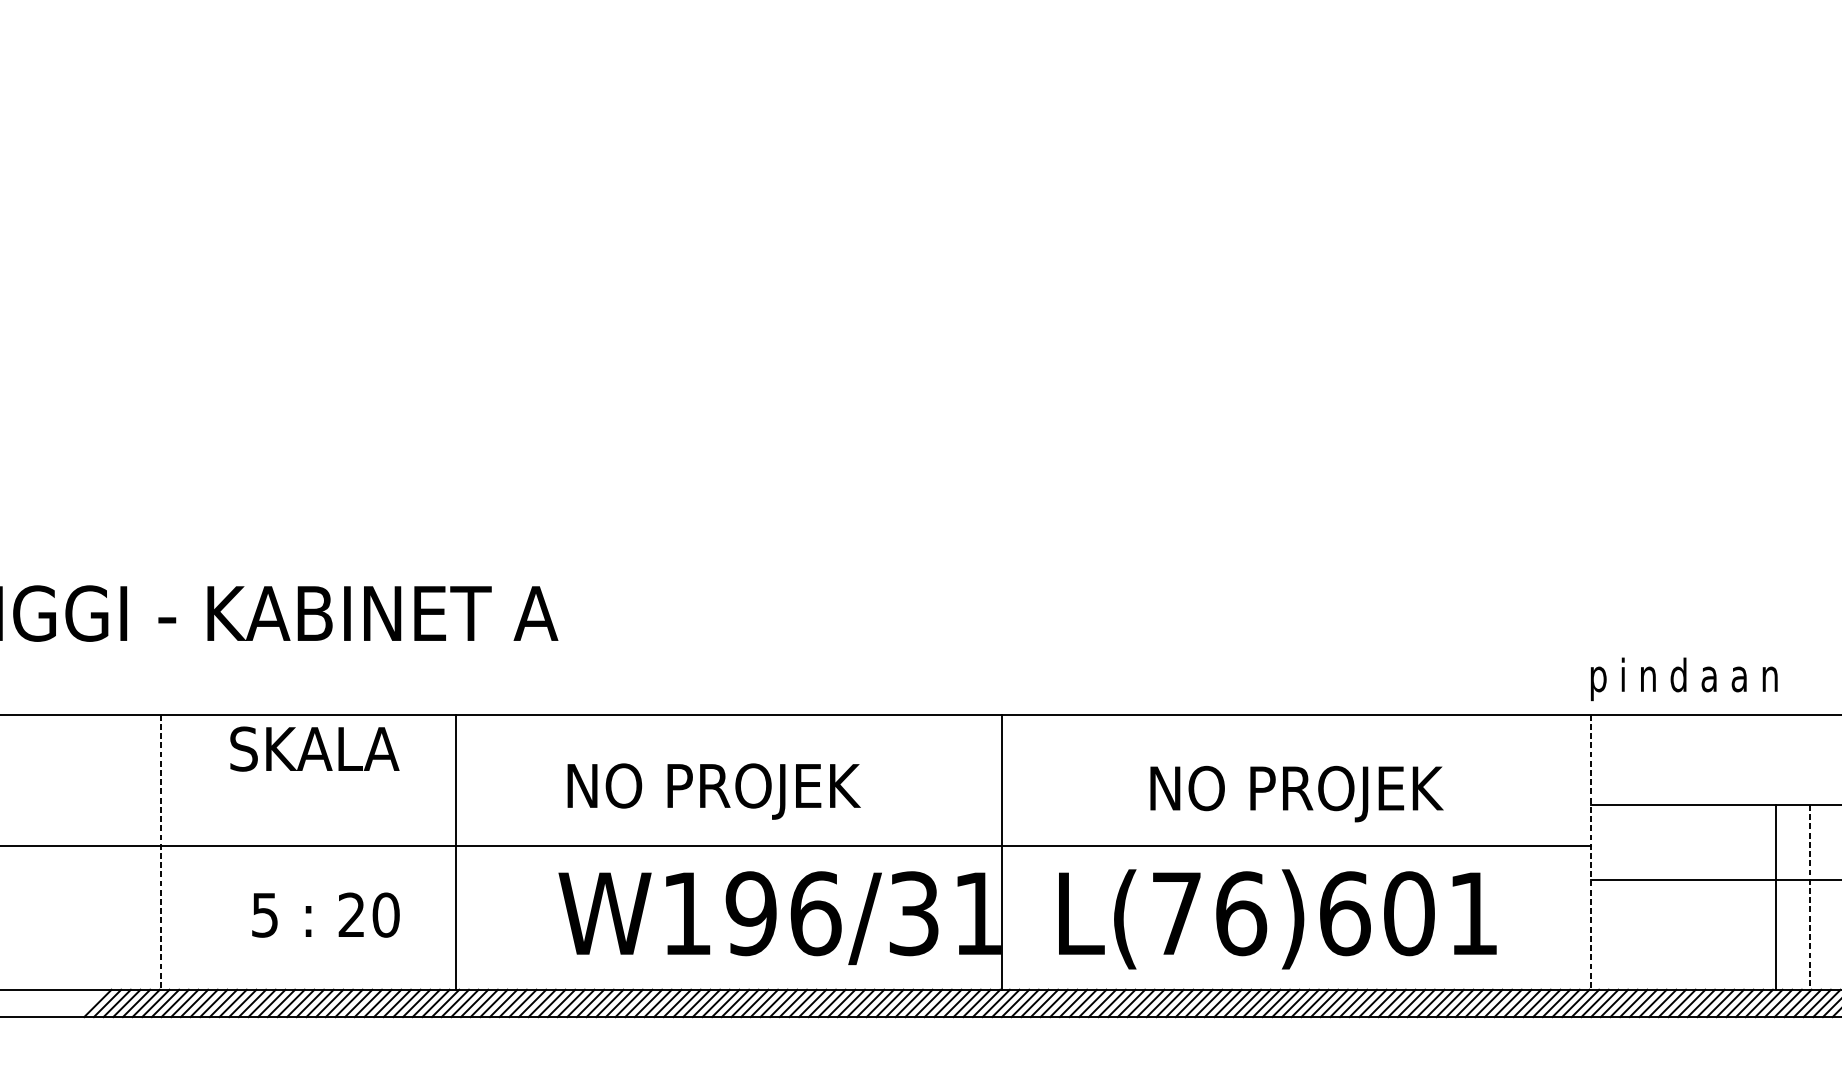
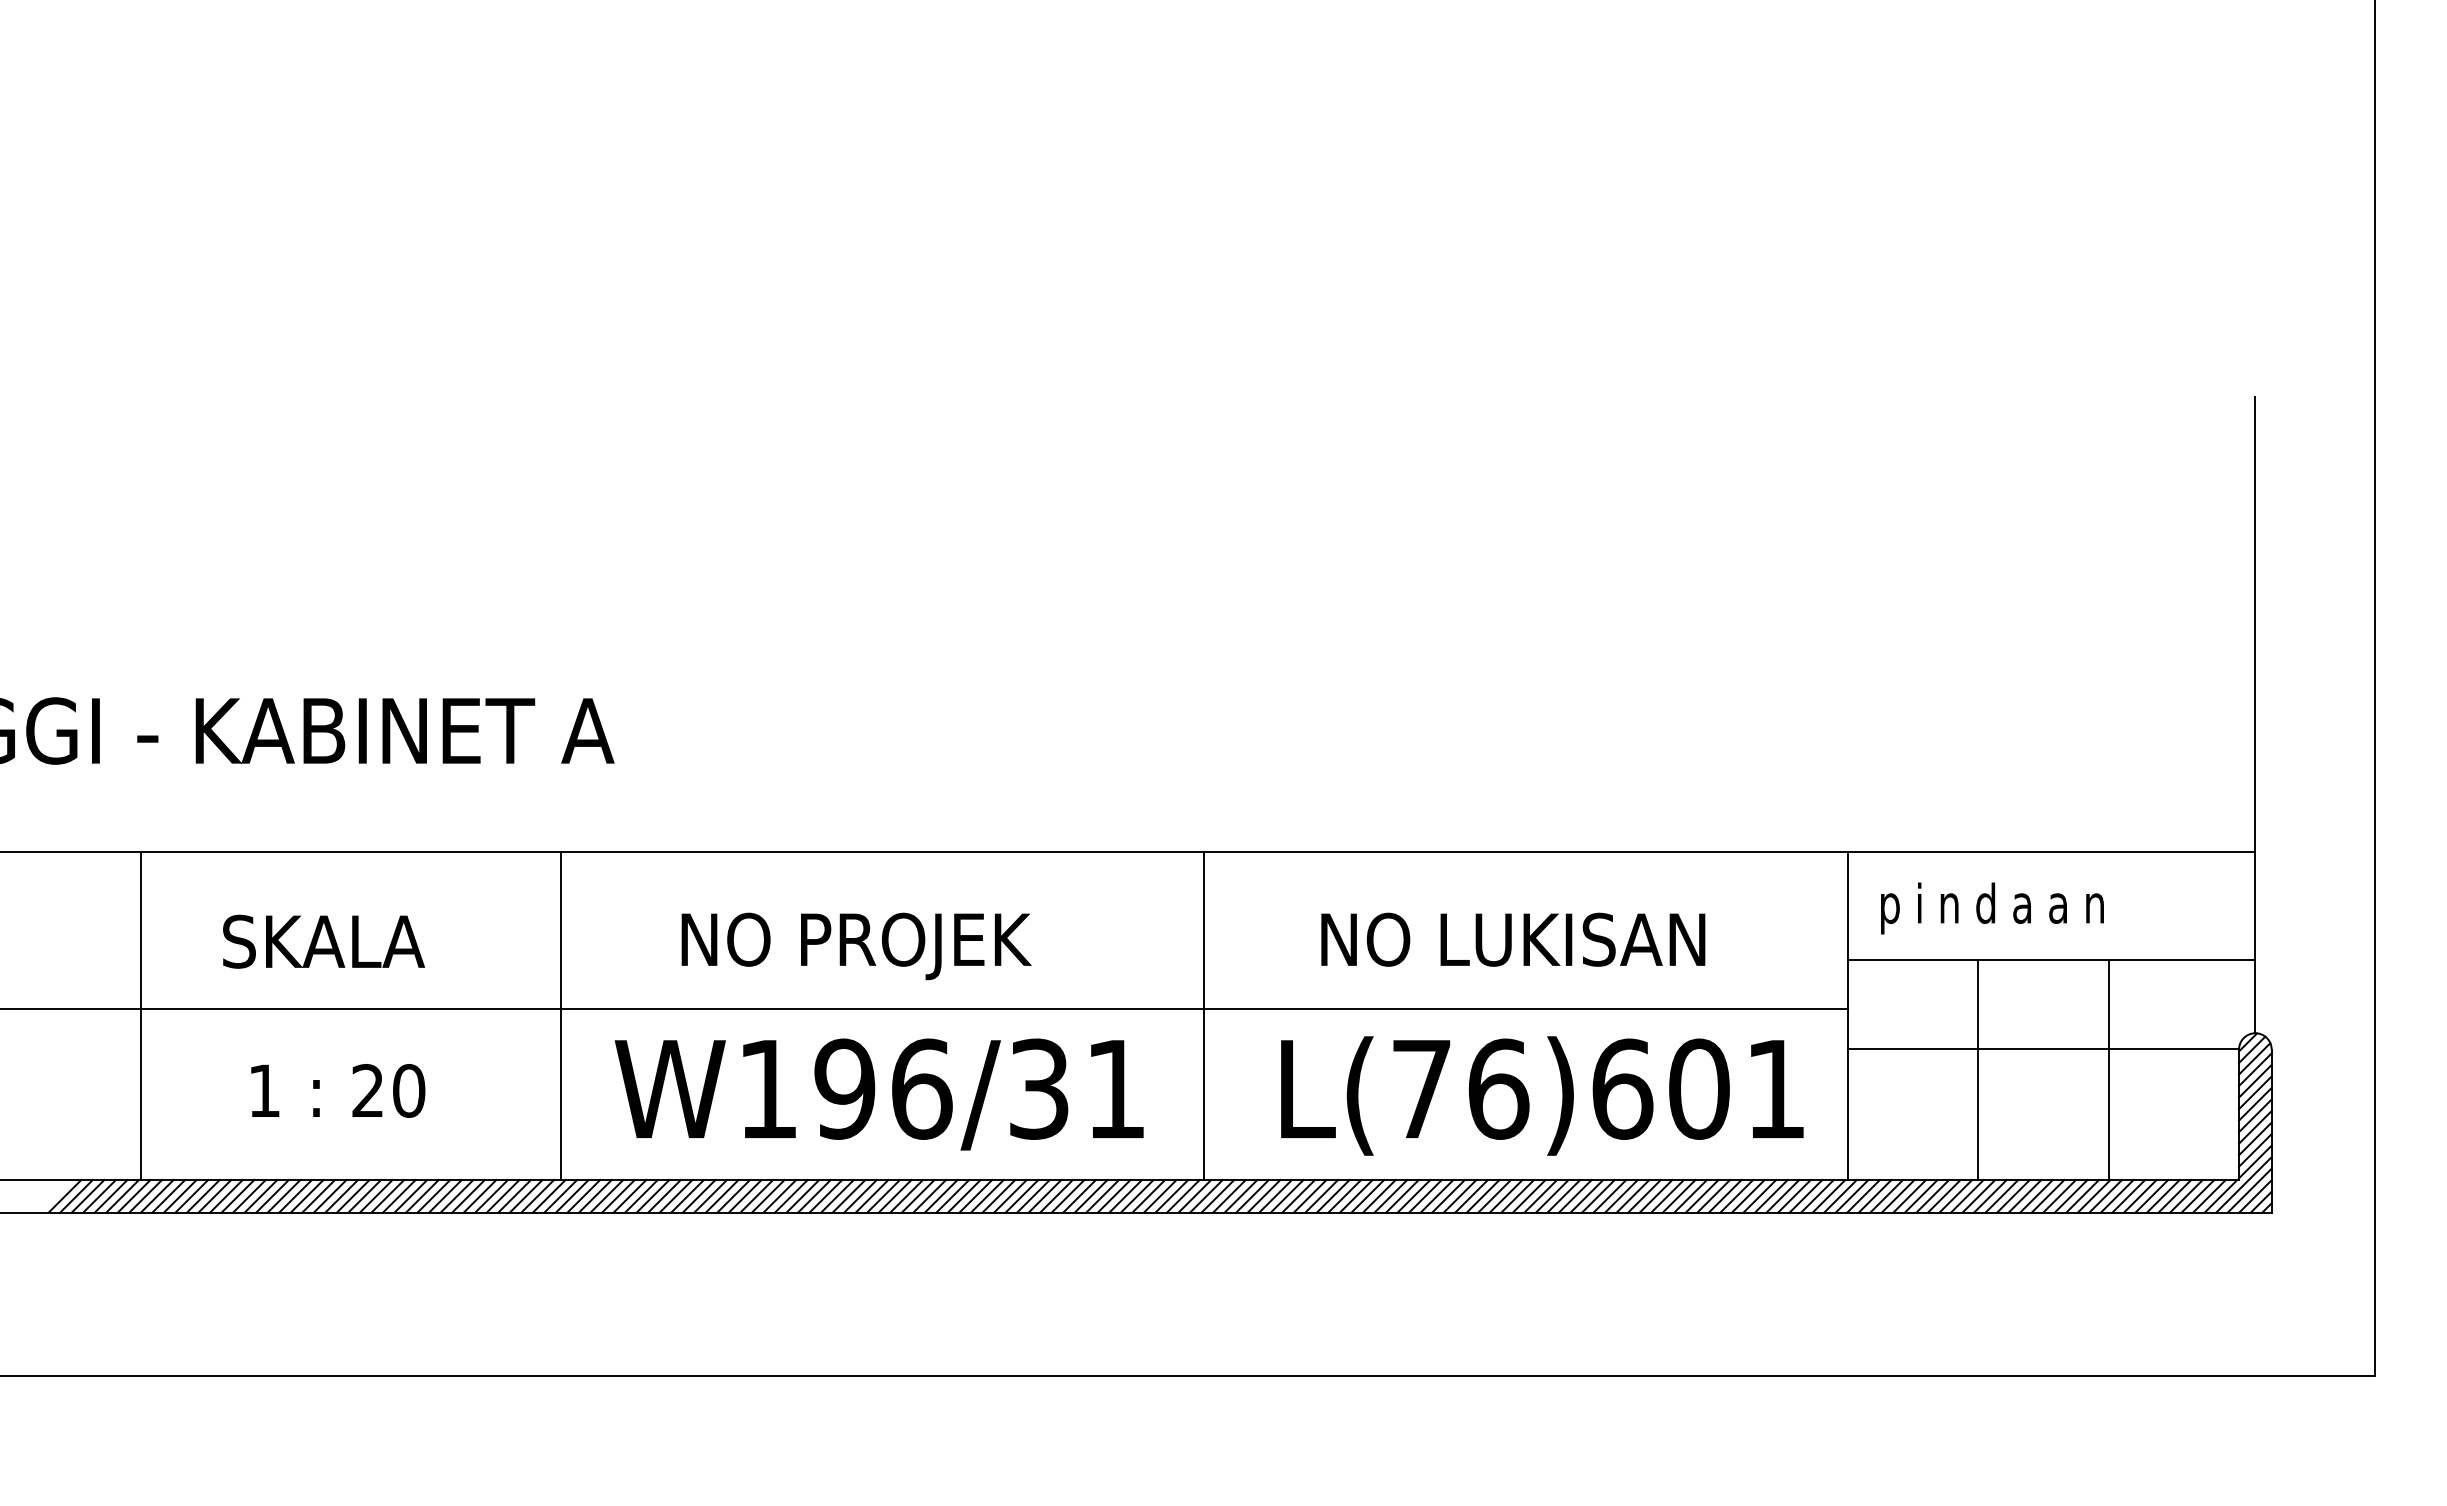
text: (1684, 679) -> (1992, 908), moved
text: (315, 748) -> (324, 941), moved
text: (714, 791) -> (856, 946), moved
text: (1364, 794) -> (1576, 946), NO PROJEK -> NO LUKISAN
line: (456, 851) -> (560, 1015), moved
line: (1002, 851) -> (1204, 1015), moved
line: (161, 852) -> (140, 1016), dashed -> solid
line: (1591, 852) -> (1847, 1016), dashed -> solid
line: (1776, 897) -> (1978, 1069), moved
line: (1809, 898) -> (2108, 1070), dashed -> solid
text: (265, 914) -> (264, 1090), 5 -> 1
text: (1277, 918) -> (1542, 1095), moved

